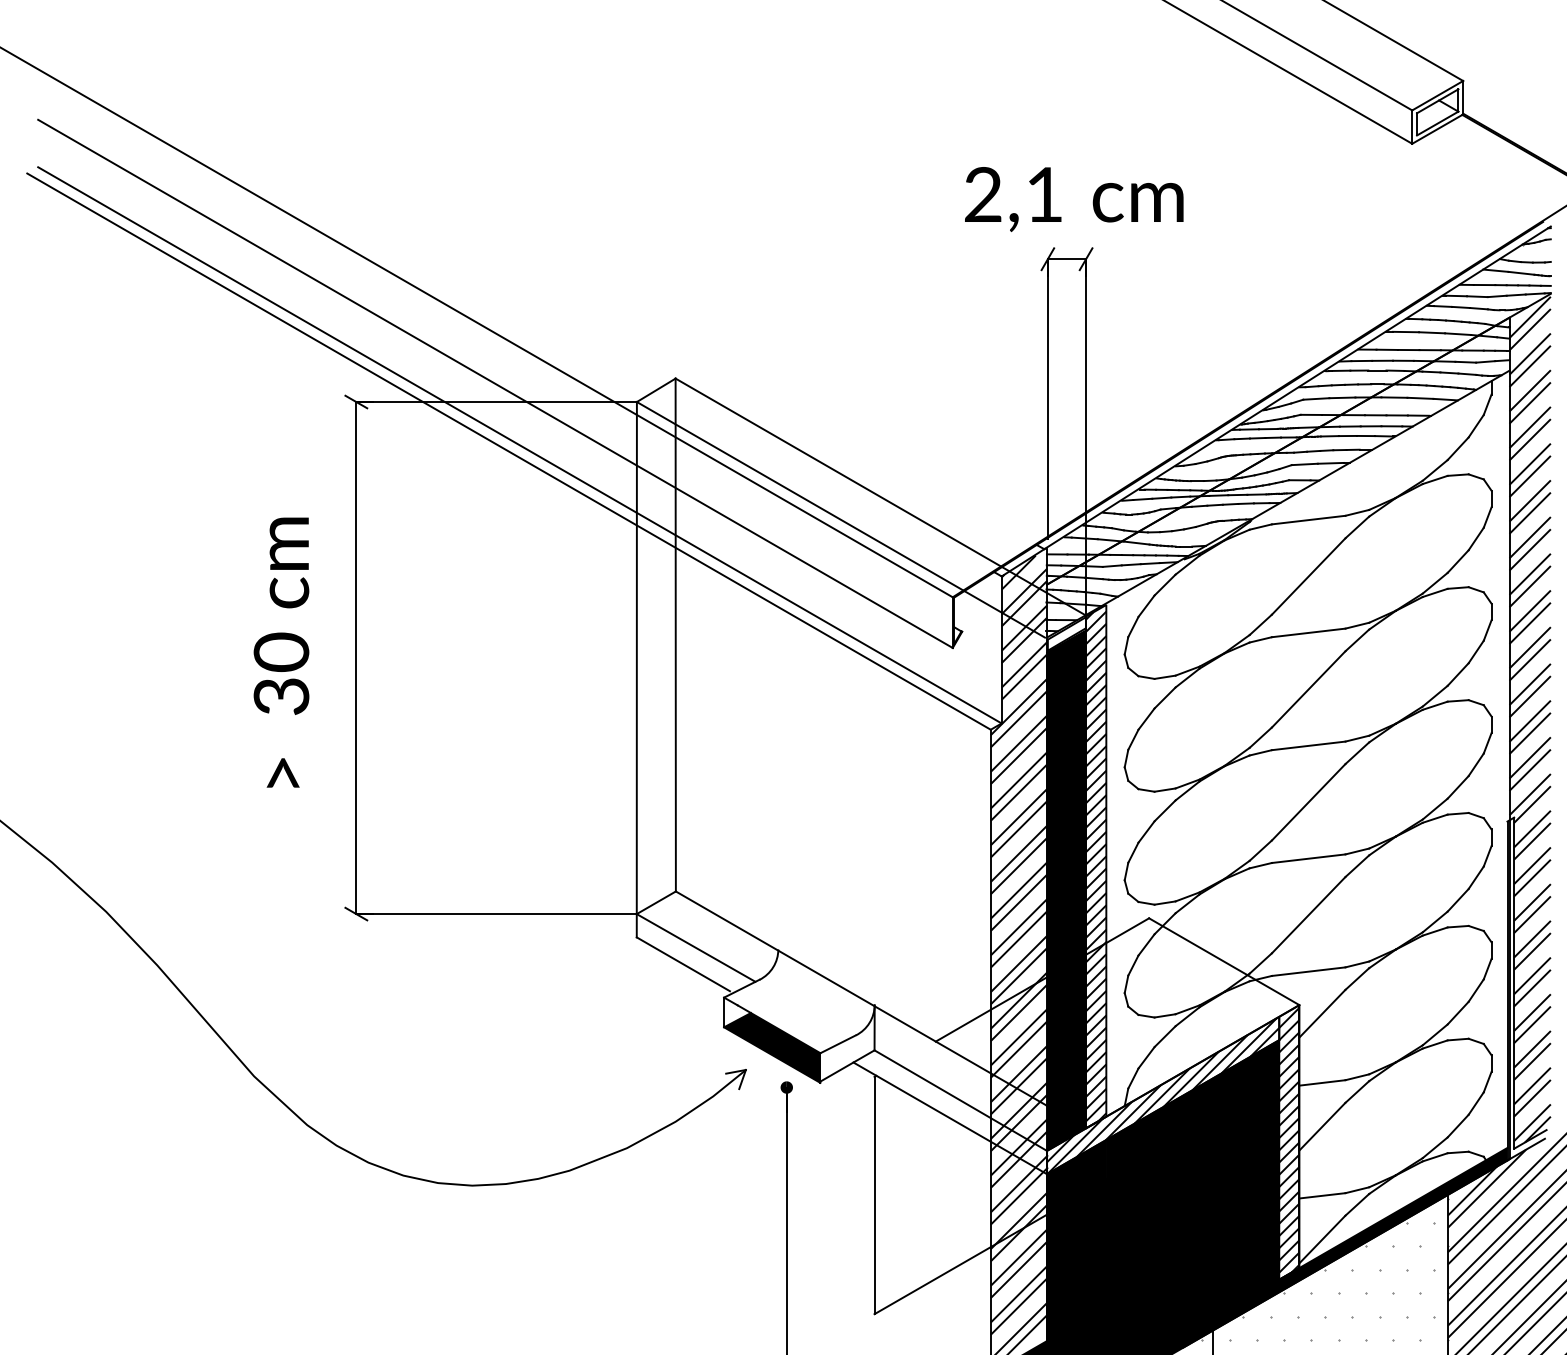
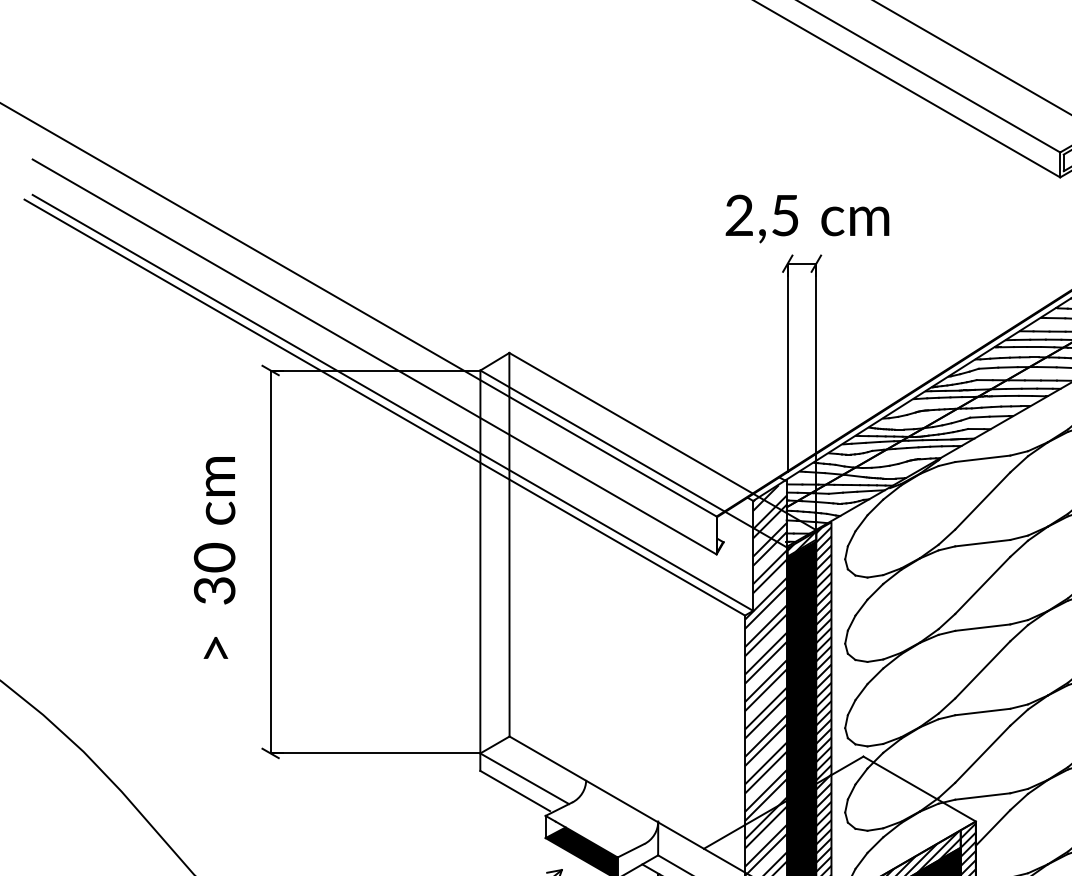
text: (1044, 194) -> (785, 215), 2,1 -> 2,5
hatch: (1066, 630) -> (801, 541), added

